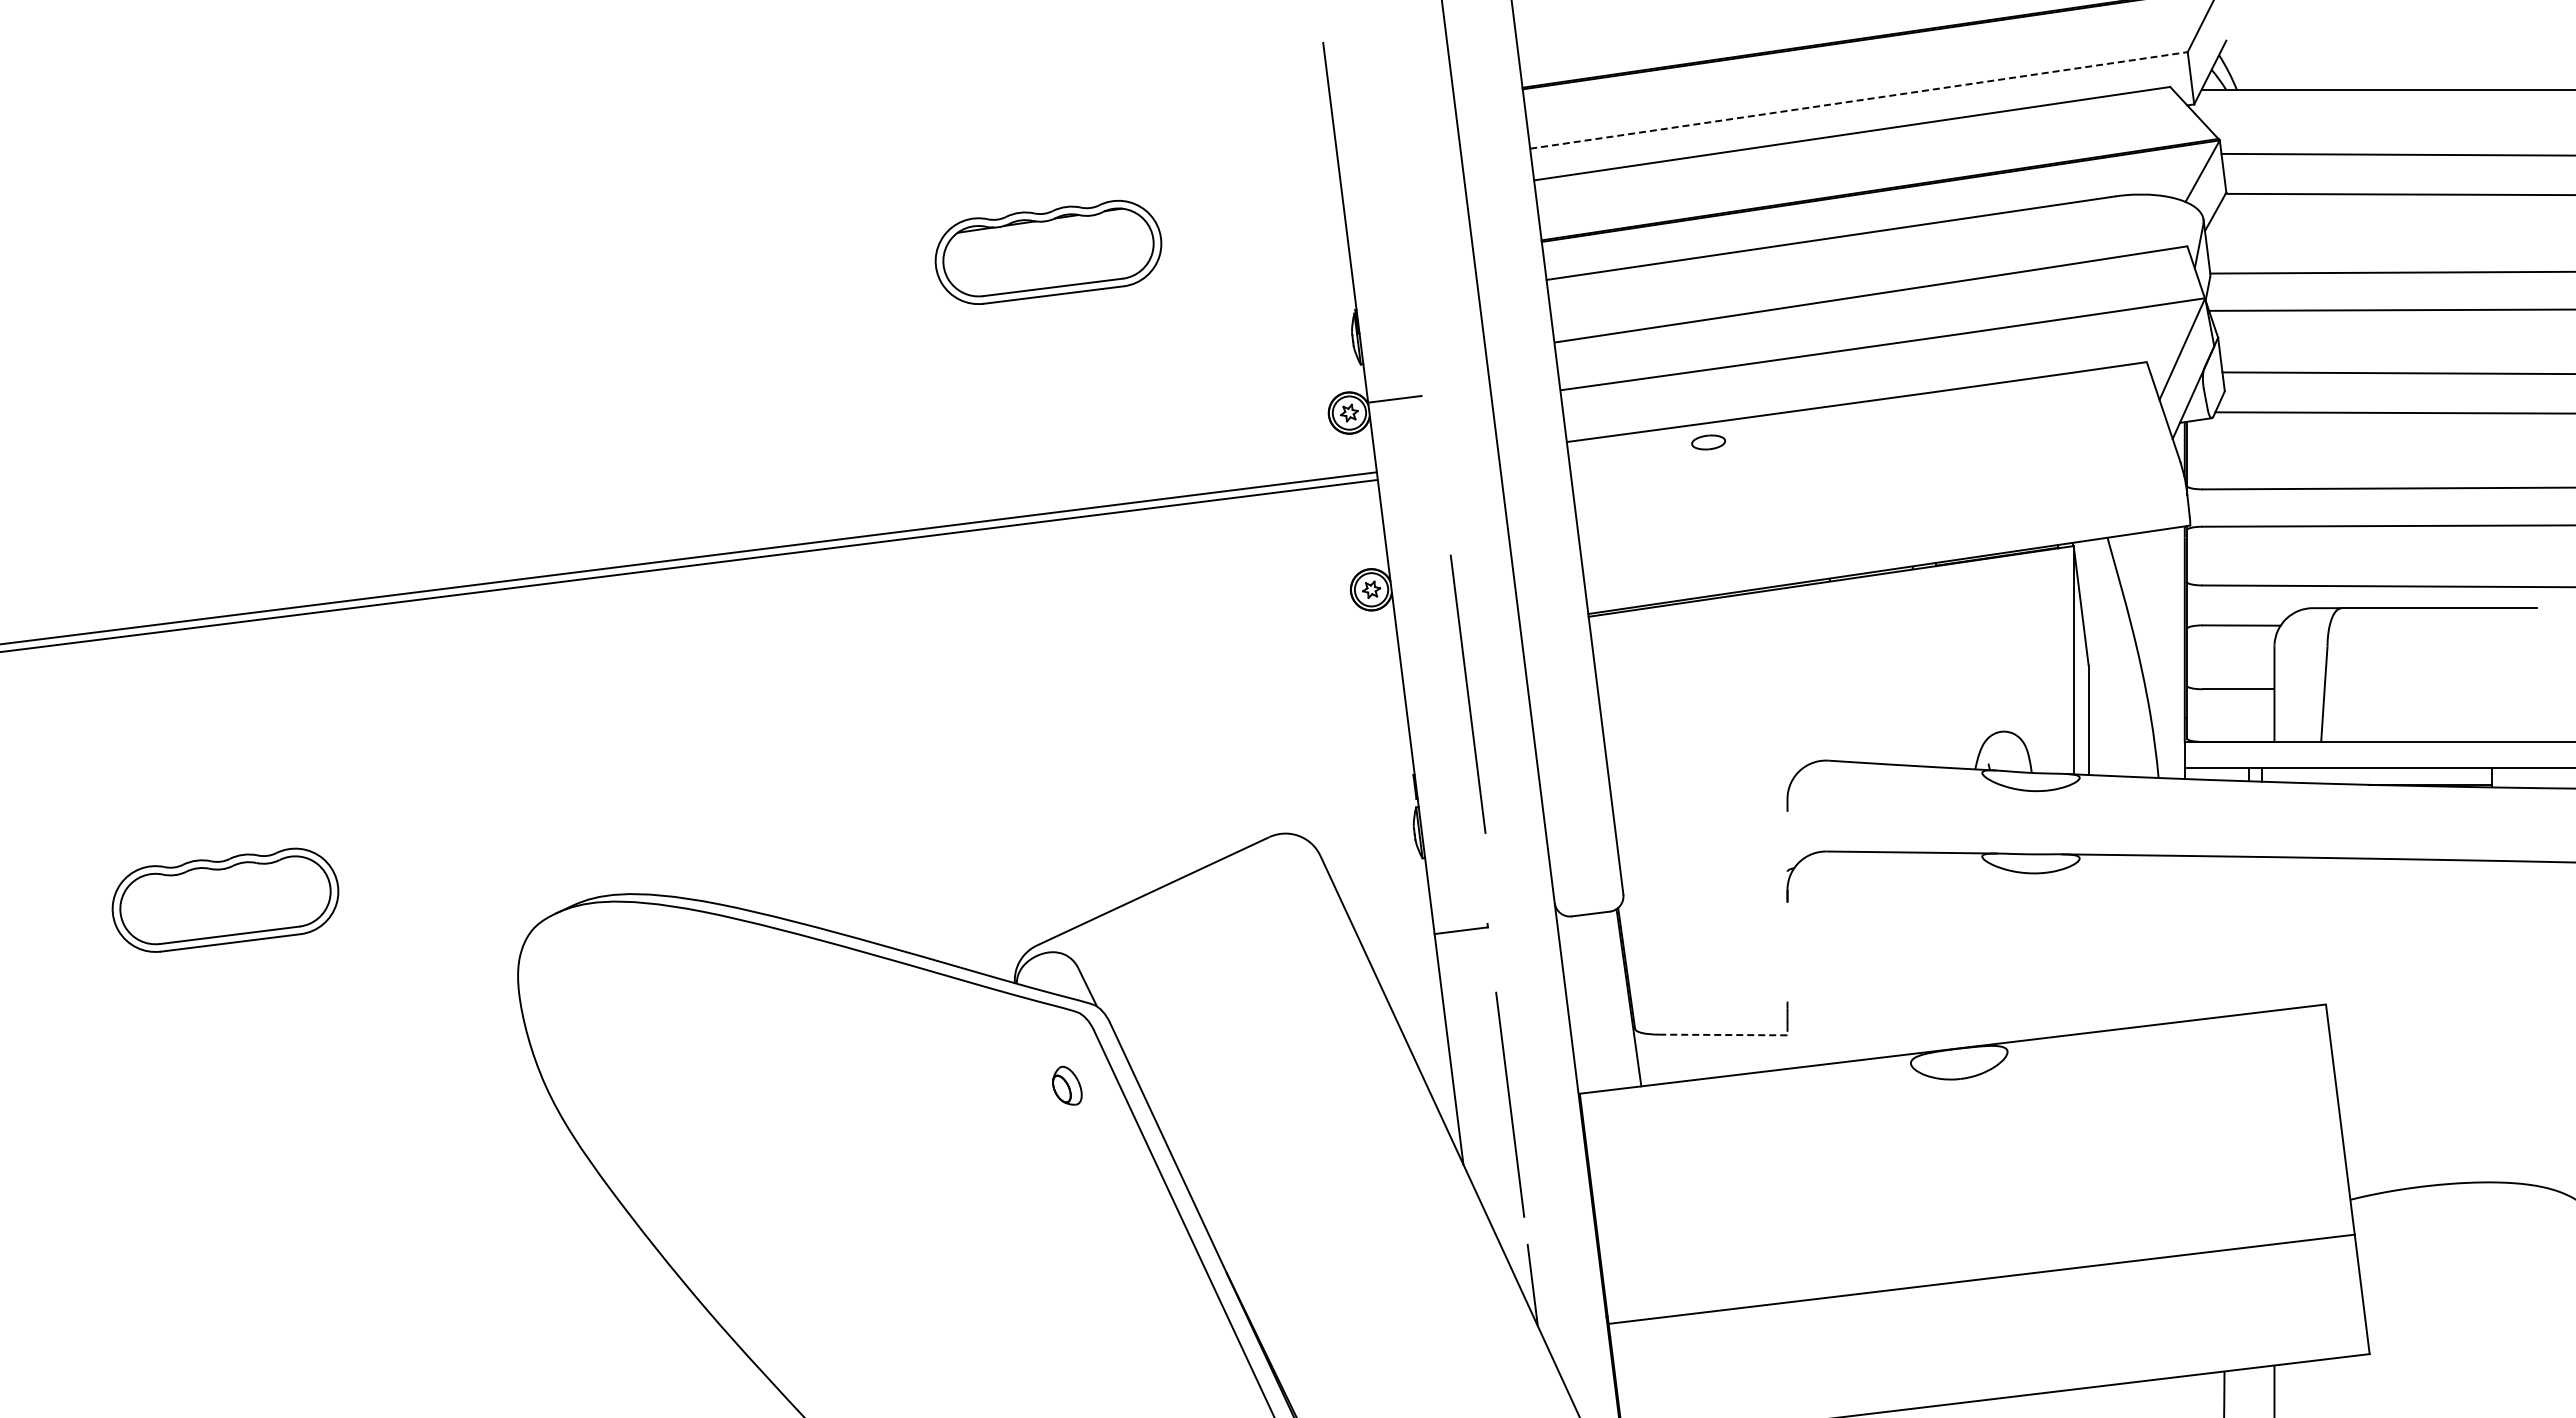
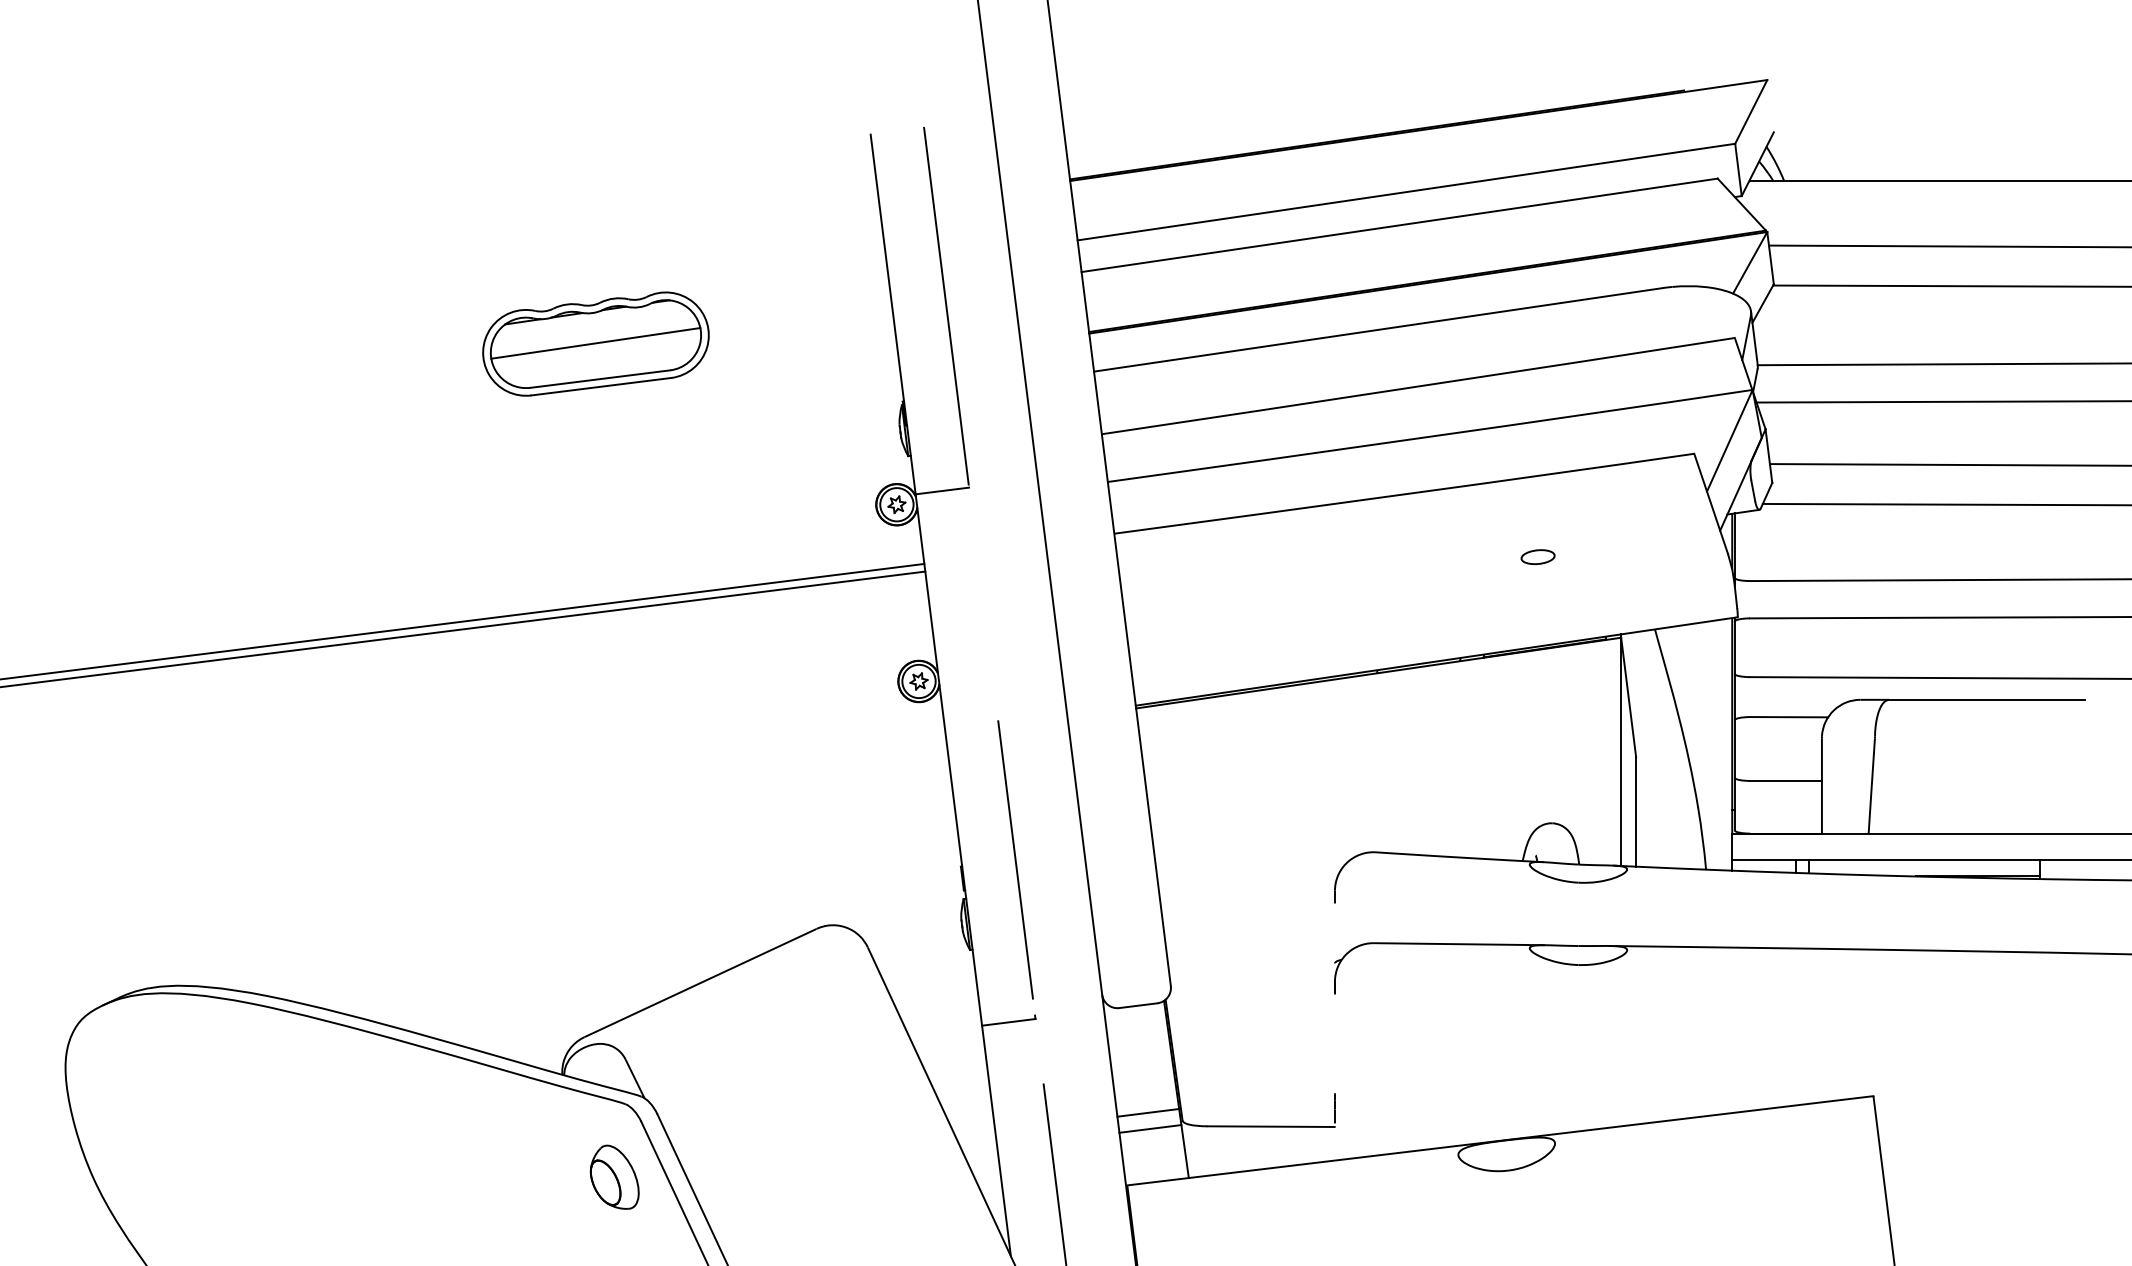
line: (1859, 100) -> (1406, 192), dashed -> solid
line: (1398, 214) -> (945, 306), added
line: (1047, 251) -> (594, 343), added
part: (1708, 442) -> (1537, 557), moved
line: (1467, 693) -> (1014, 859), moved
line: (1600, 1021) -> (1147, 1113), added
line: (1723, 1034) -> (1270, 1126), dashed -> solid
line: (1602, 1037) -> (1149, 1129), added
part: (1067, 1085) -> (614, 1177), size x1.67

